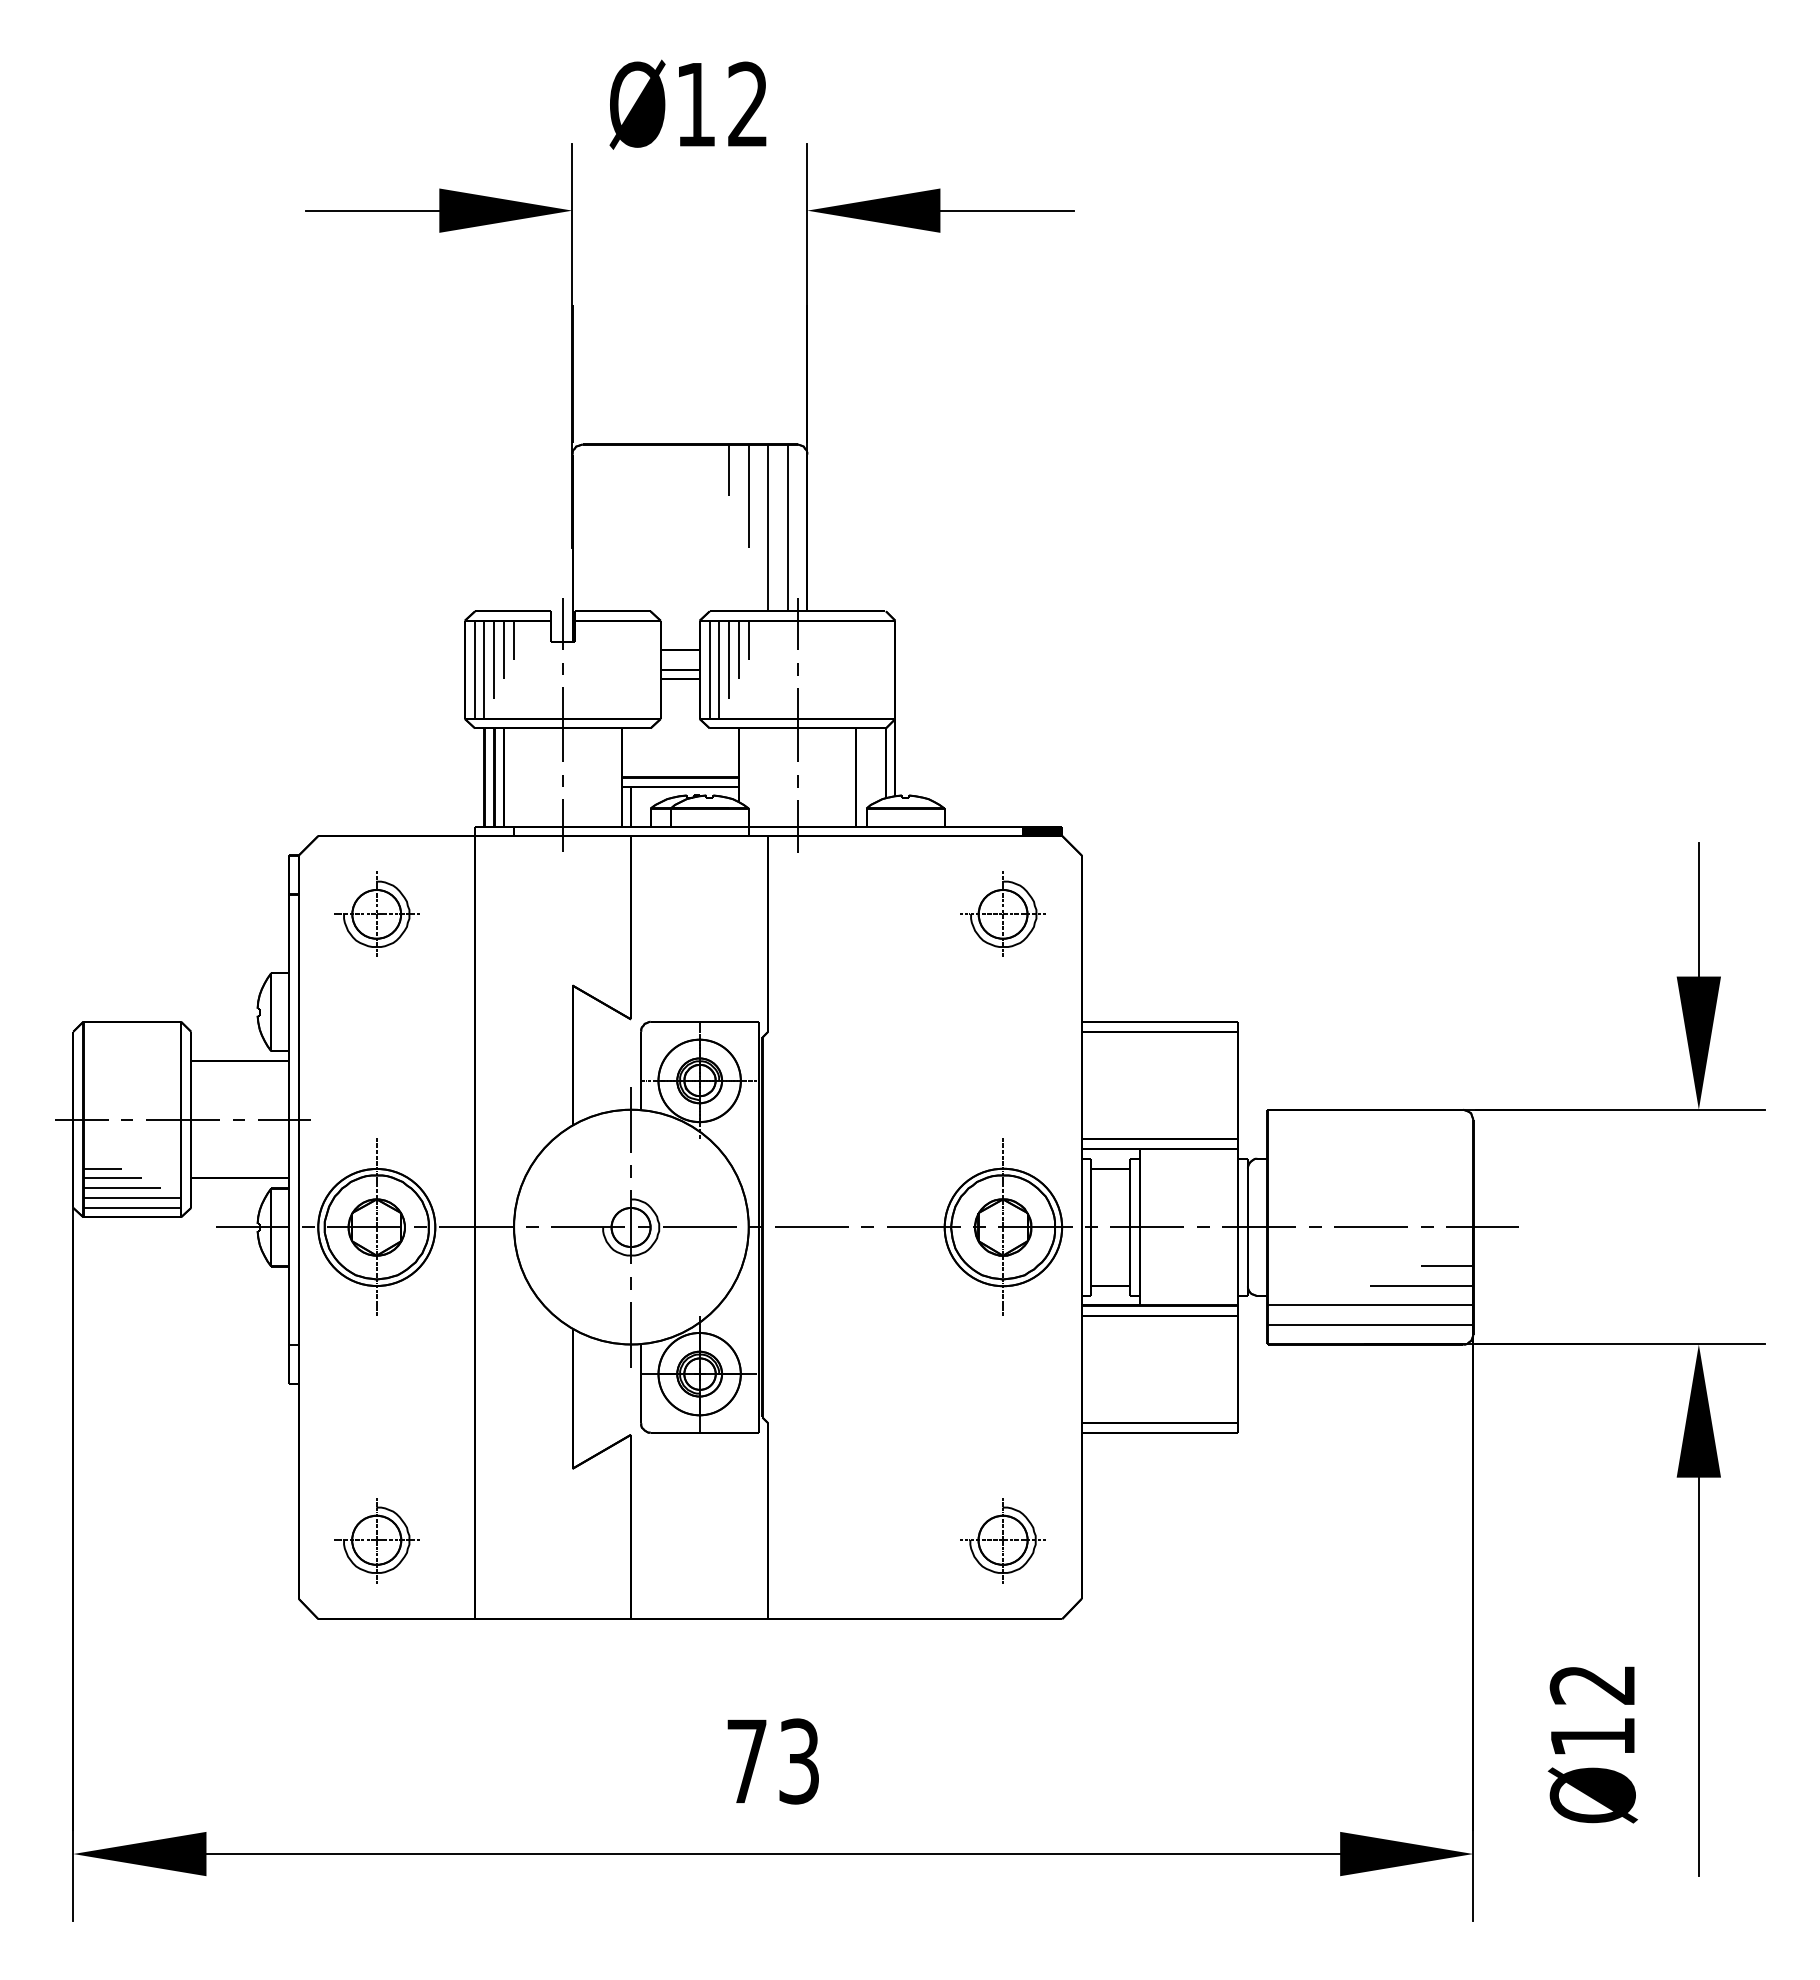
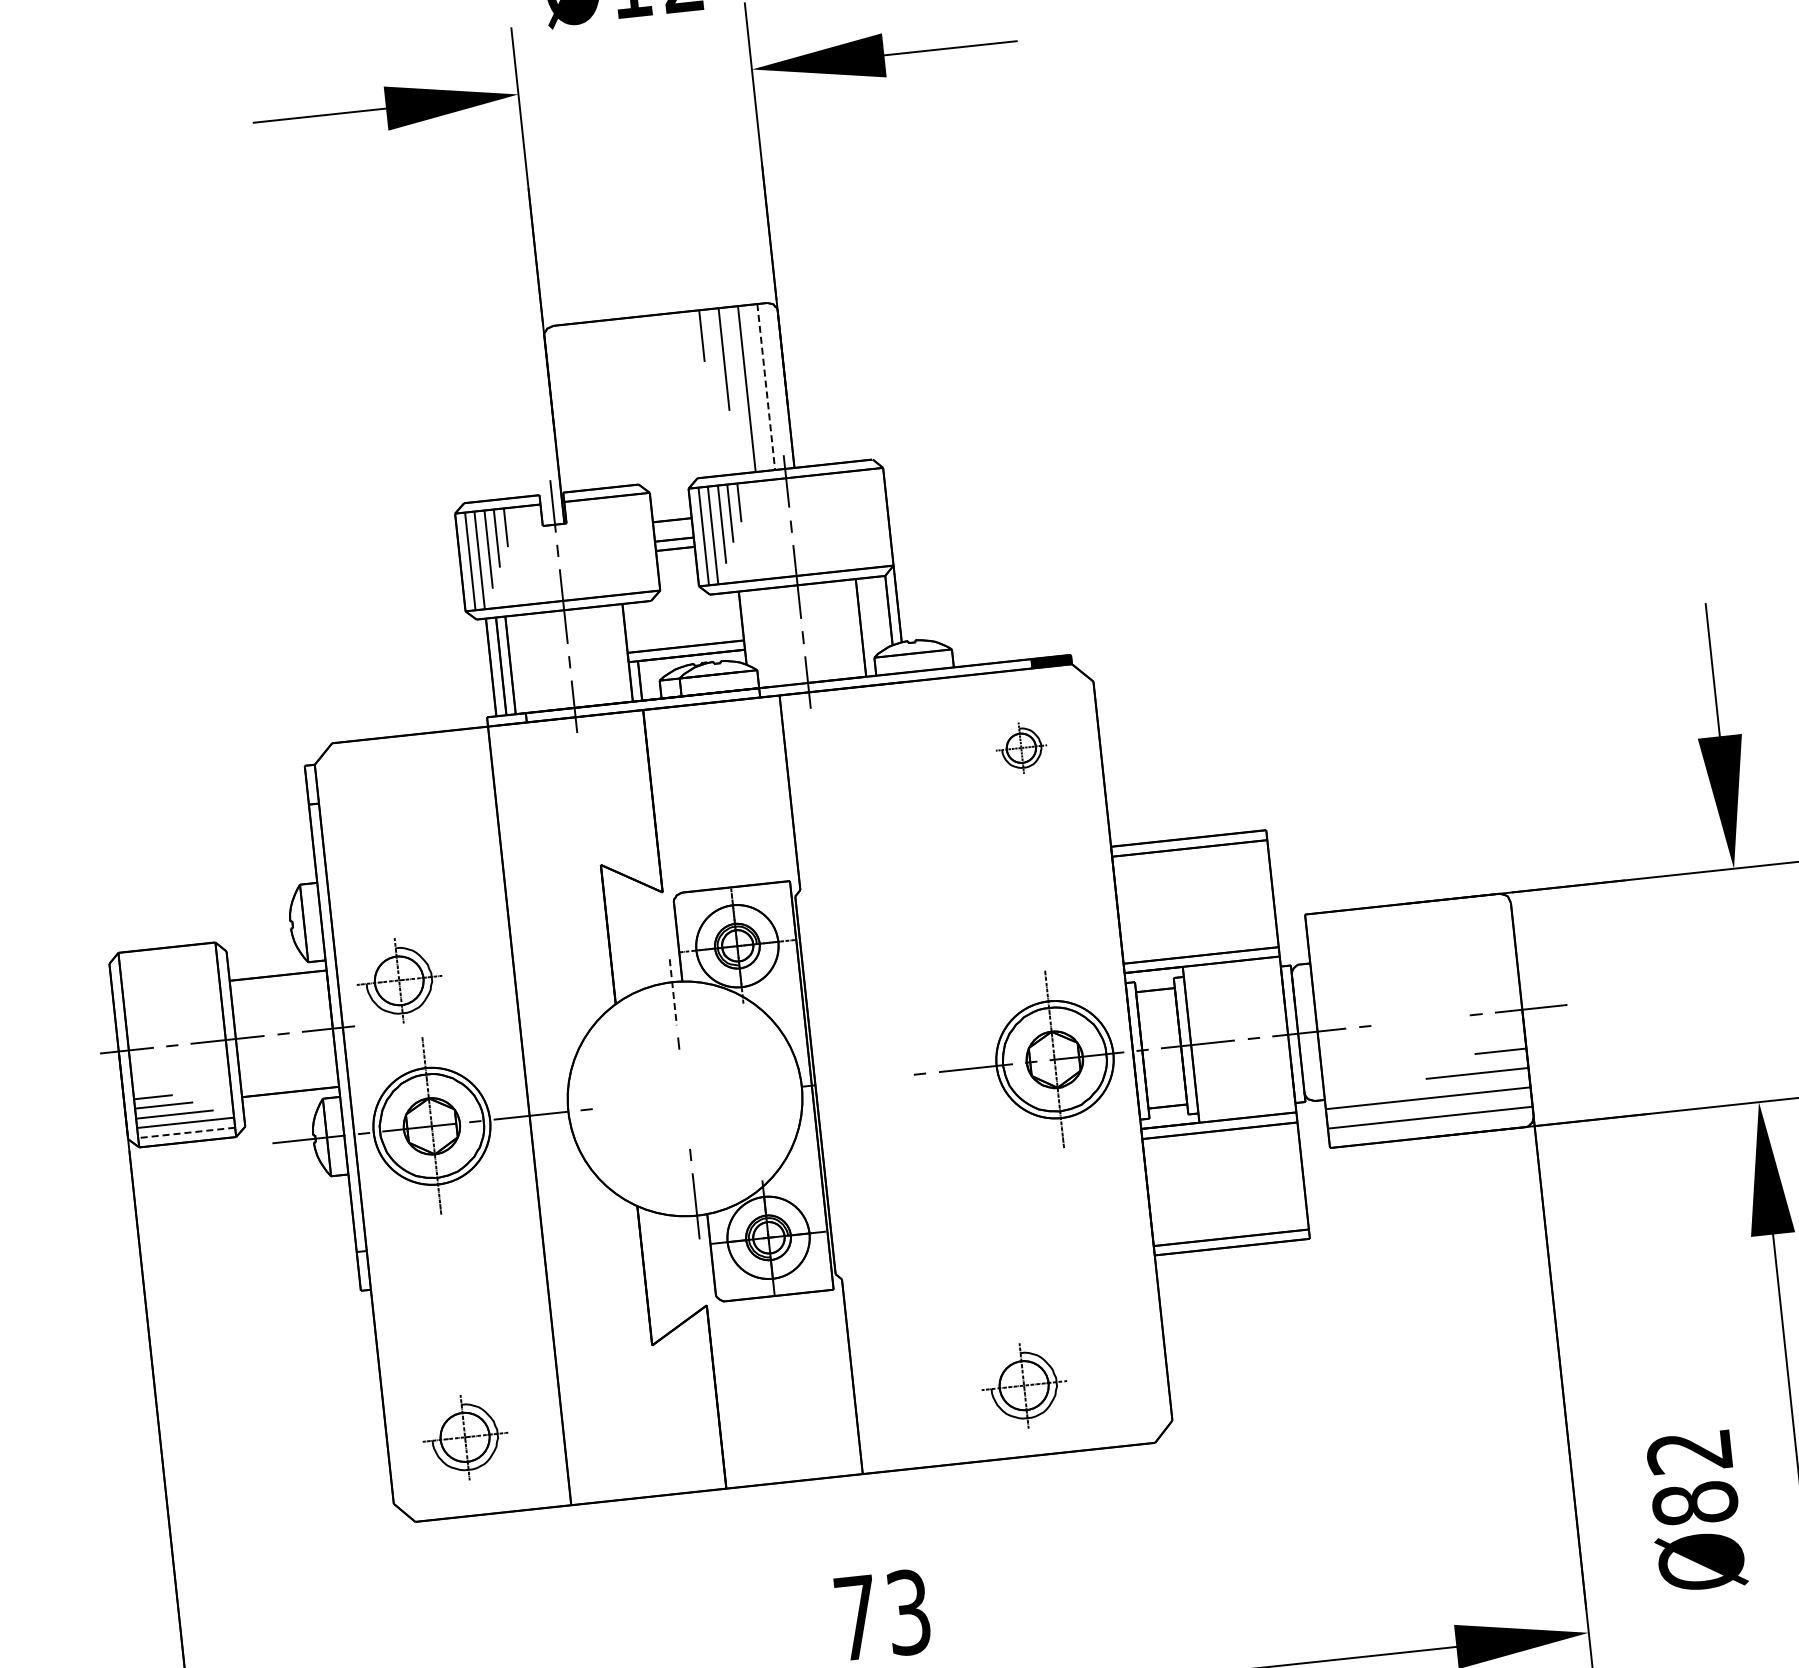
line: (787, 528) -> (766, 387), solid -> dashed
part: (376, 913) -> (398, 980), moved
part: (1002, 913) -> (1020, 747), size x0.6
line: (631, 1120) -> (673, 992), solid -> dashed
line: (132, 1207) -> (186, 1132), solid -> dashed
part: (643, 1226) -> (697, 1096), removed
line: (811, 1226) -> (864, 1079), removed
line: (1370, 1226) -> (1419, 1019), removed
part: (1002, 1540) -> (1023, 1385), moved
text: (1592, 1736) -> (1694, 1503), Ø12 -> Ø82

